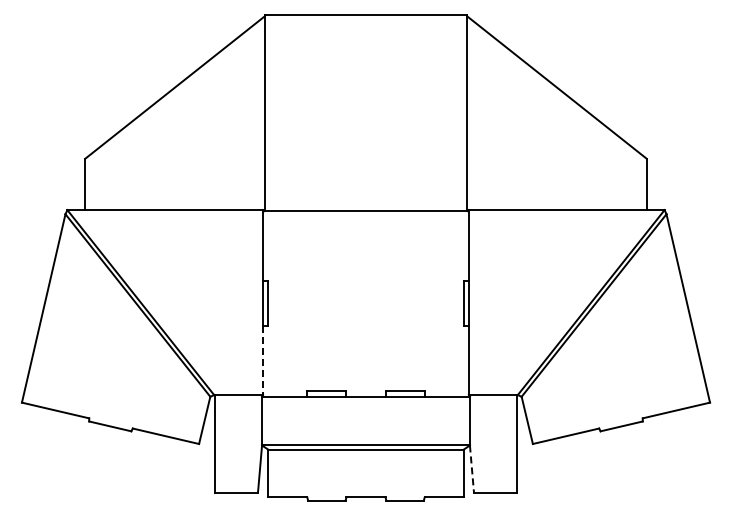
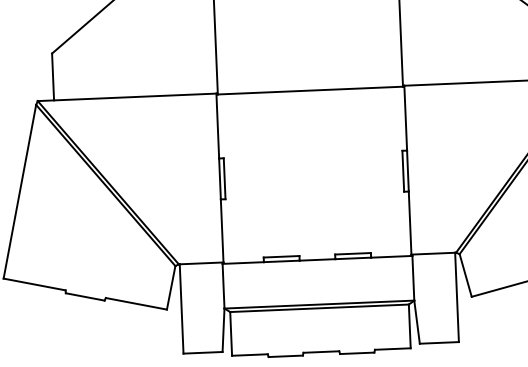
line: (263, 360) -> (222, 230), dashed -> solid
line: (471, 469) -> (416, 322), dashed -> solid

